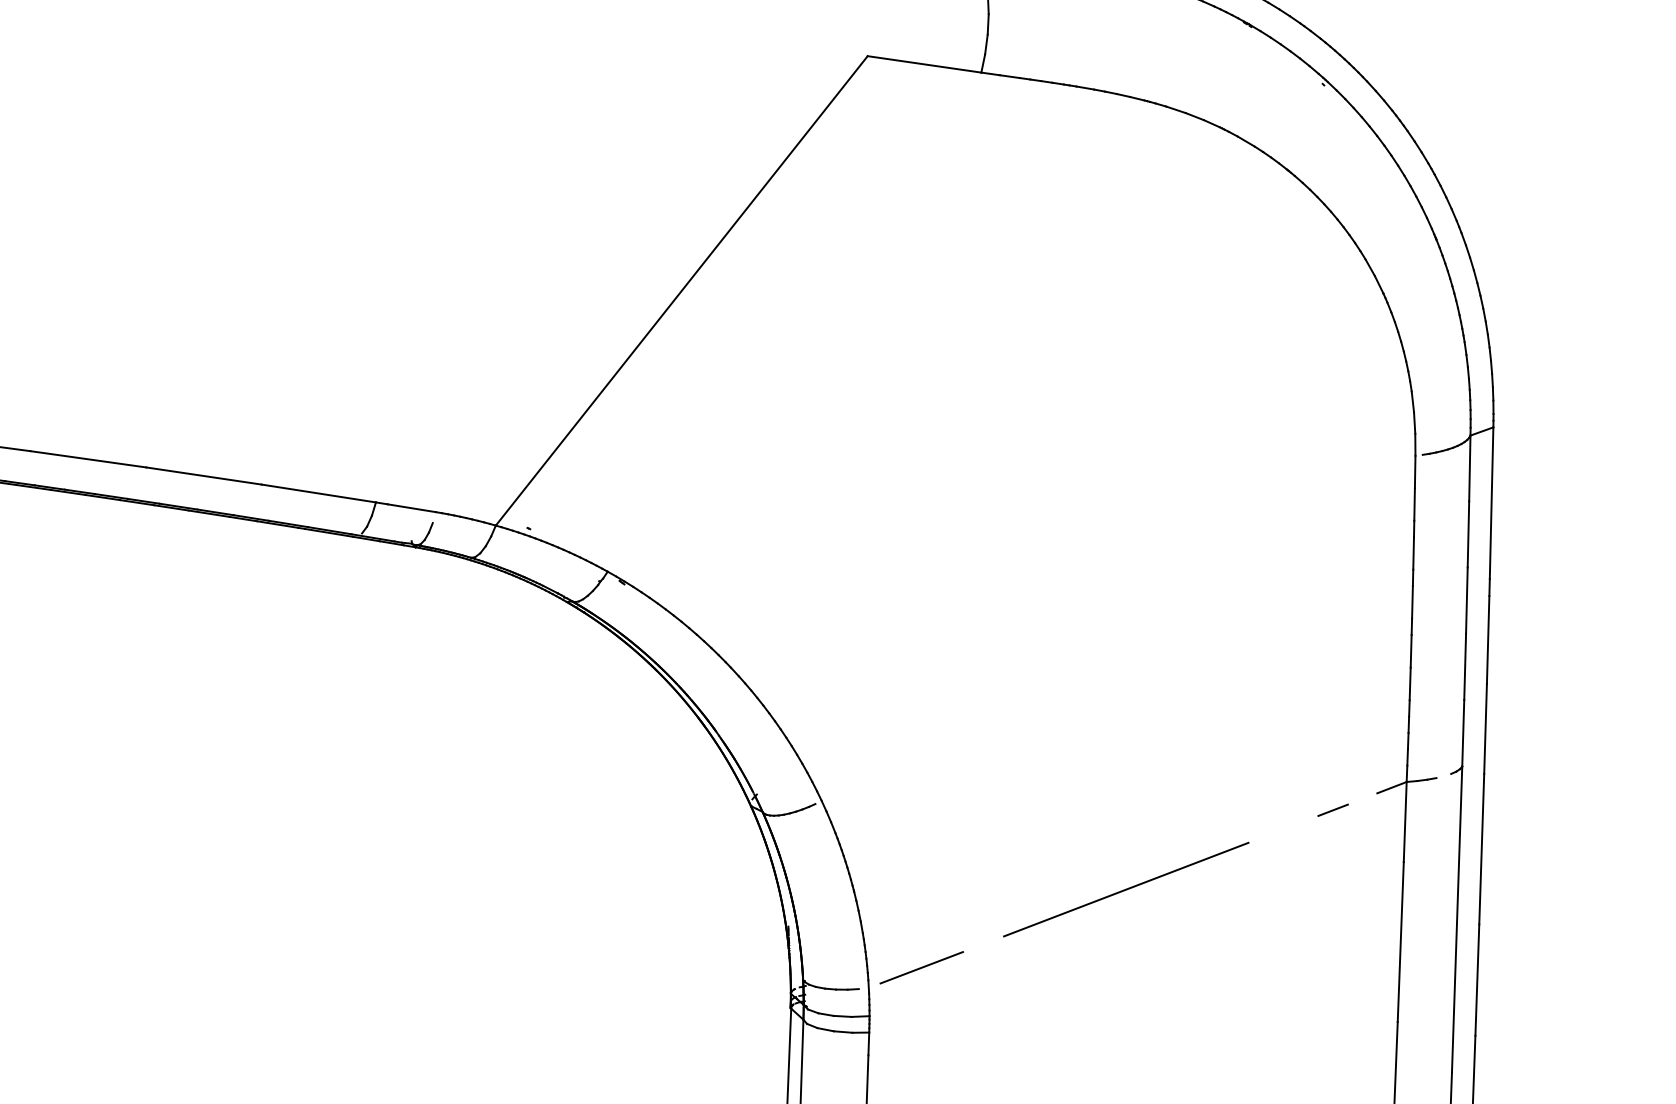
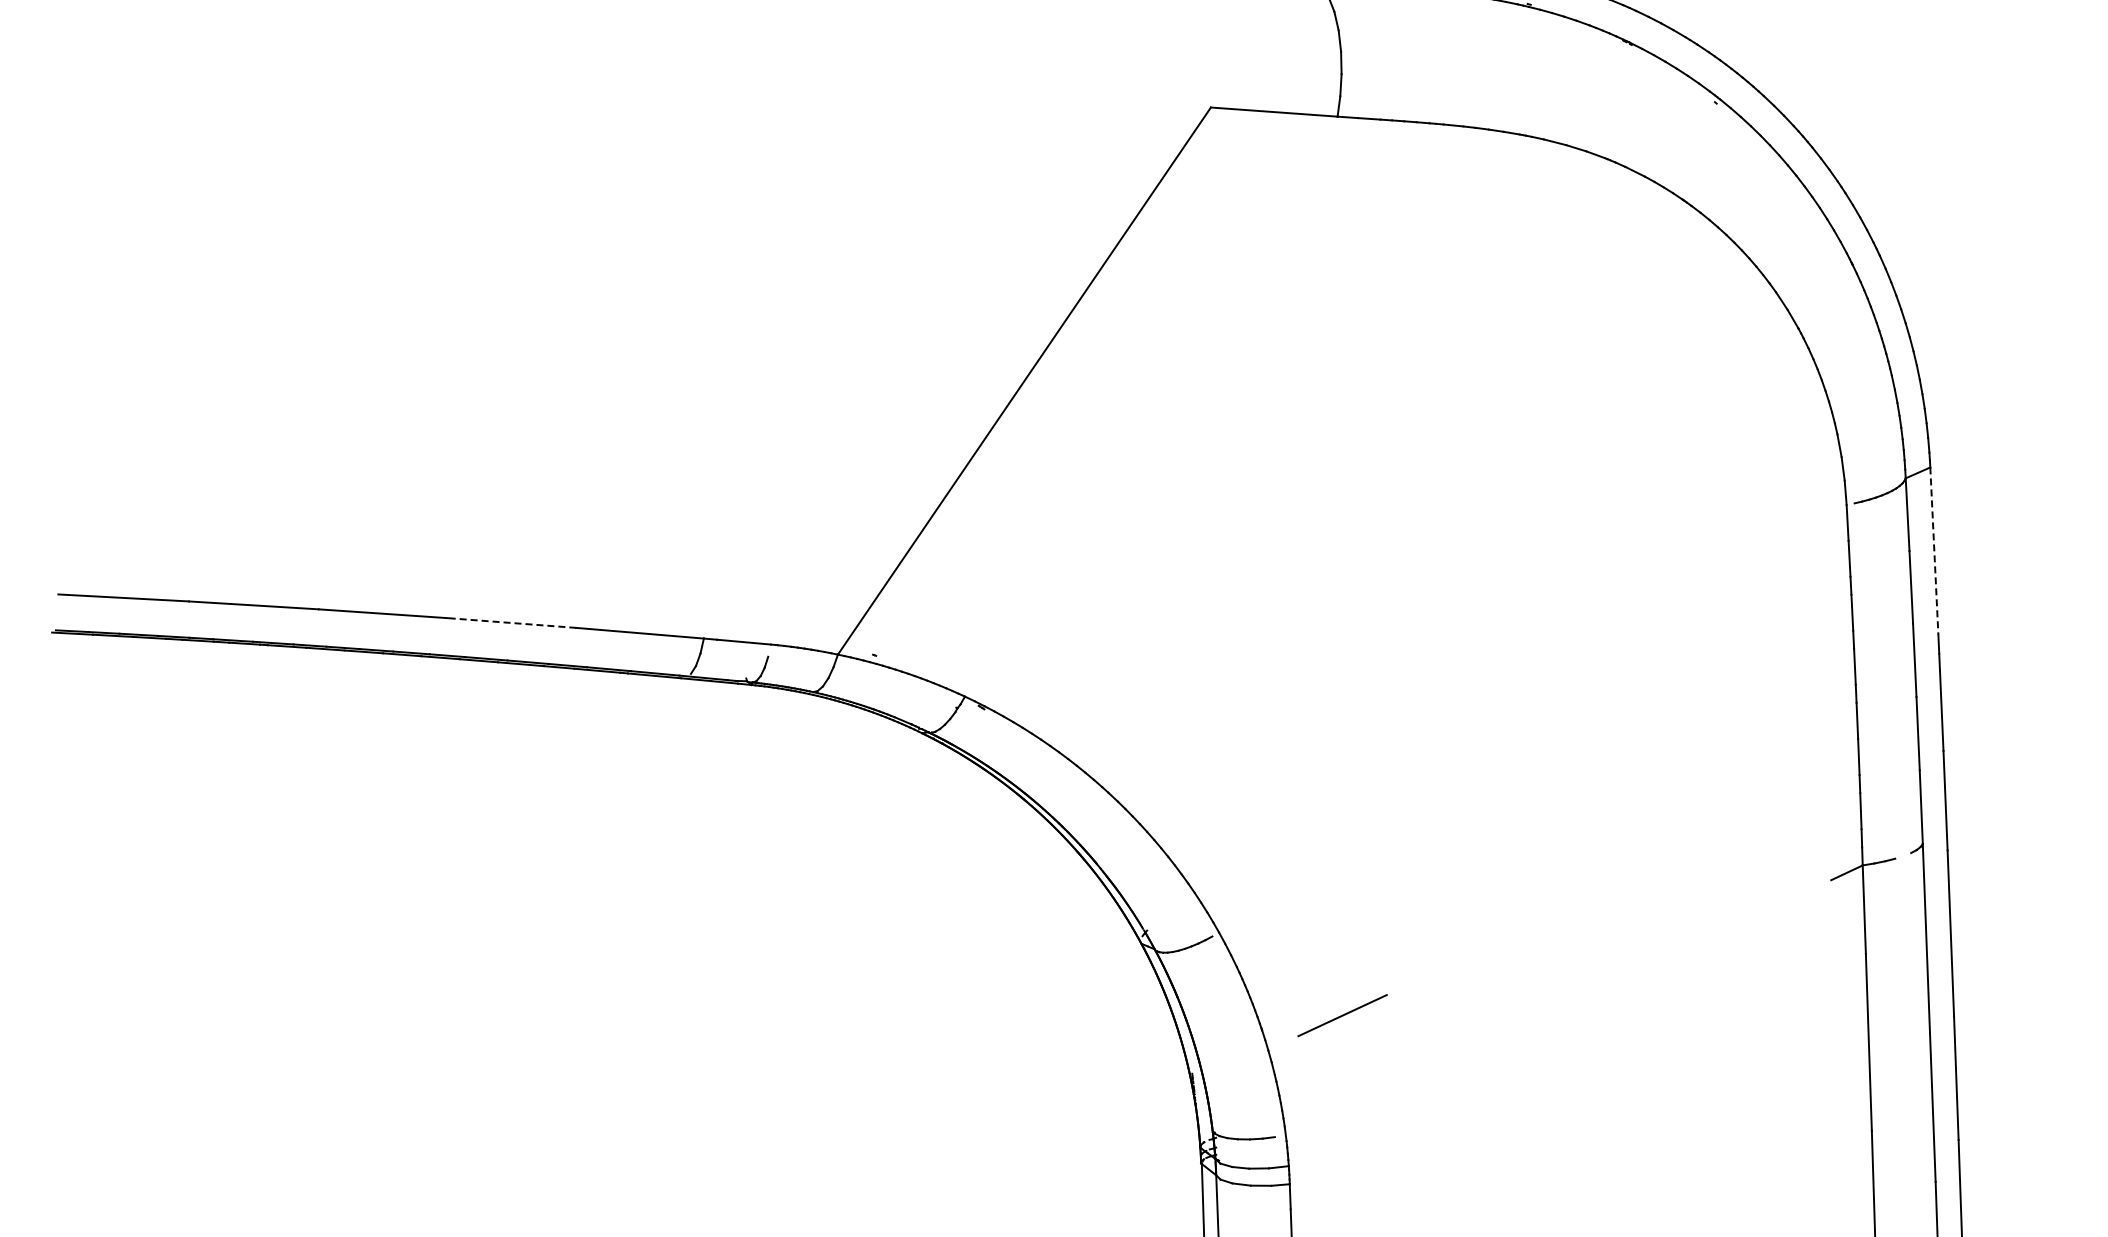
line: (203, 476) -> (511, 623), solid -> dashed
line: (1491, 503) -> (1934, 551), solid -> dashed
line: (1332, 810) -> (1783, 902), removed
line: (1125, 889) -> (1561, 1006), removed
line: (921, 967) -> (1342, 1015), moved

